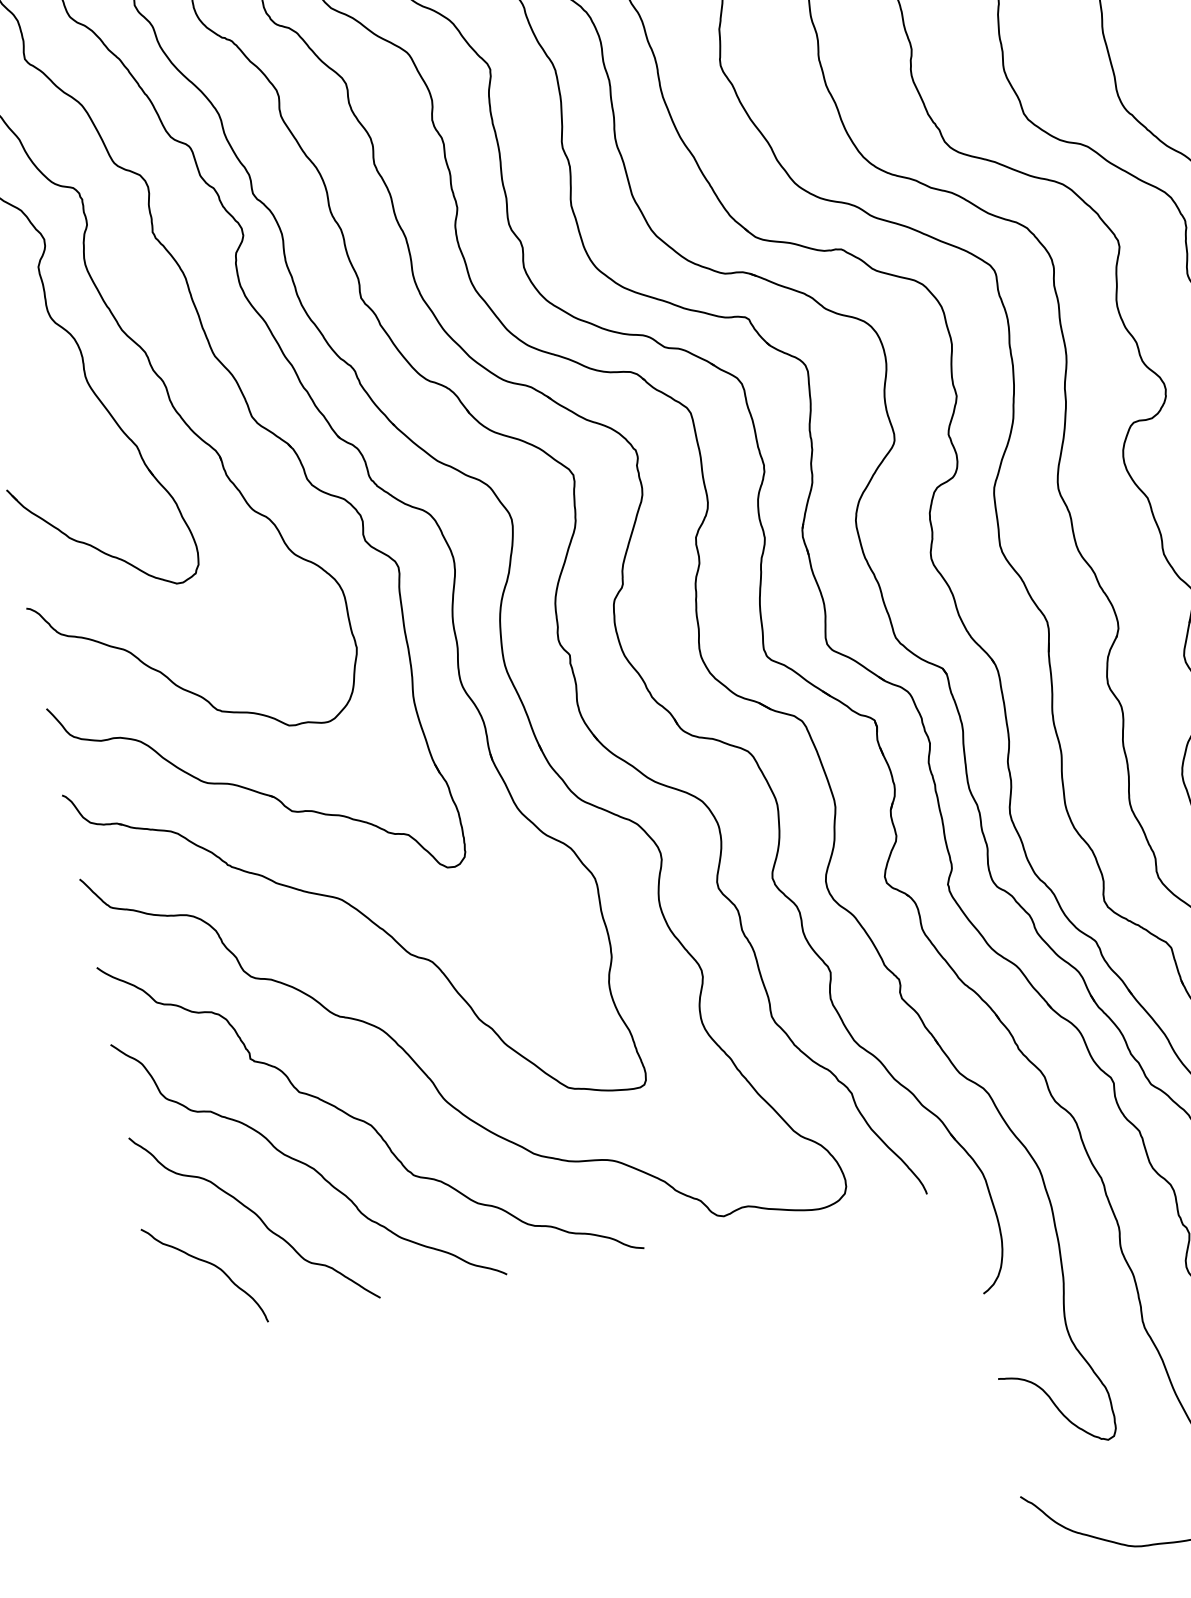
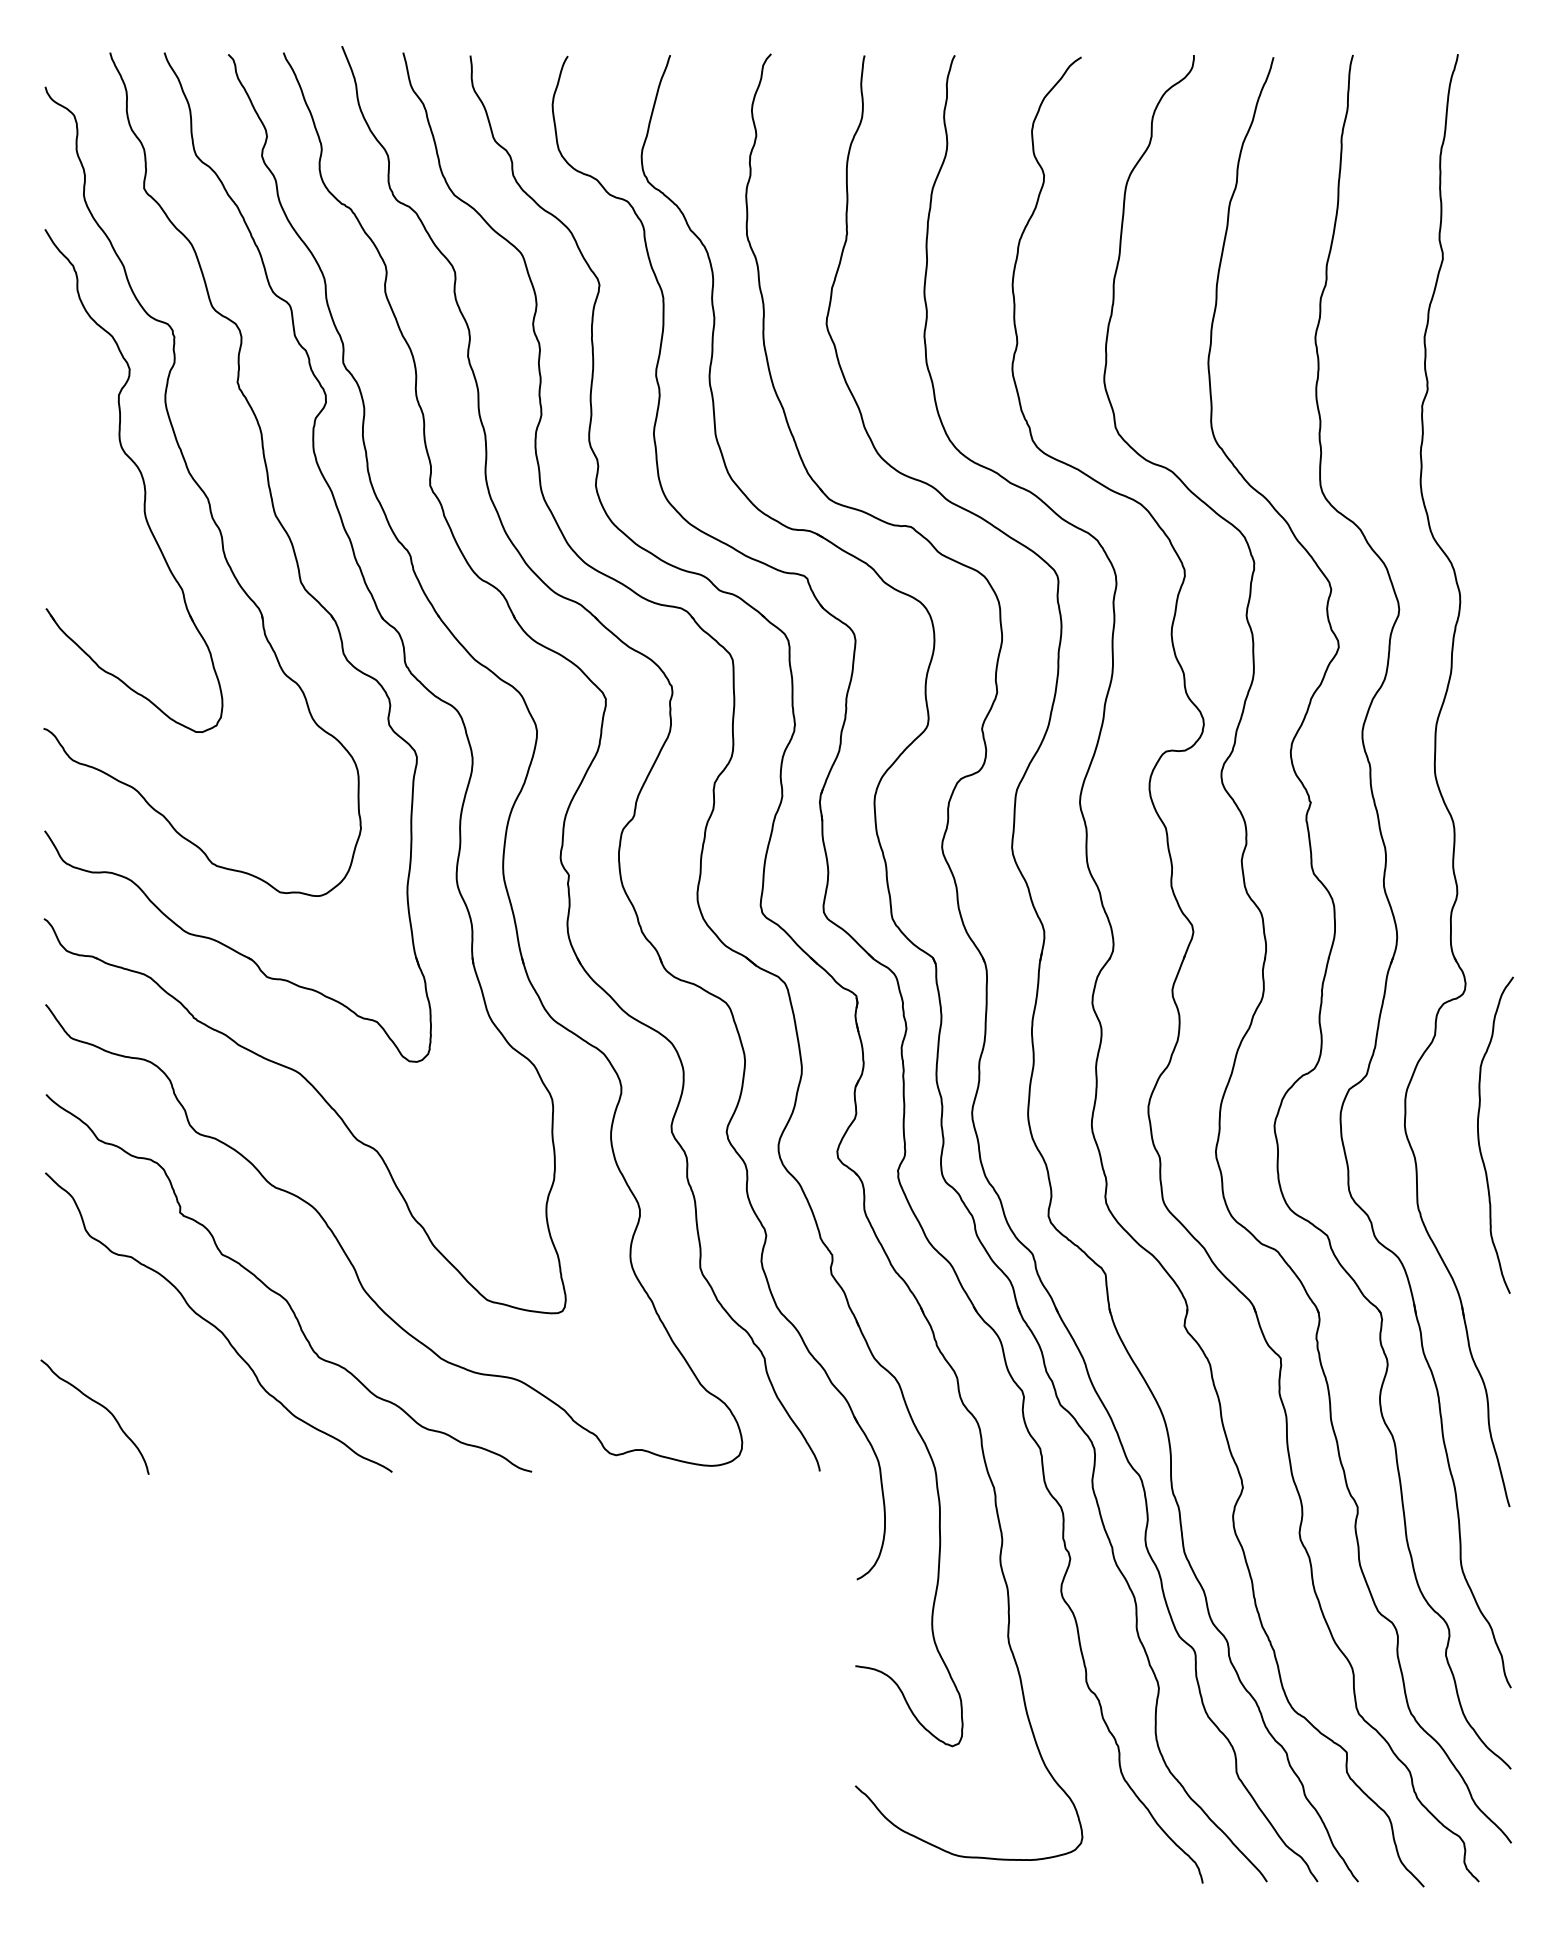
curve: (255, 1215) -> (156, 1367), removed

